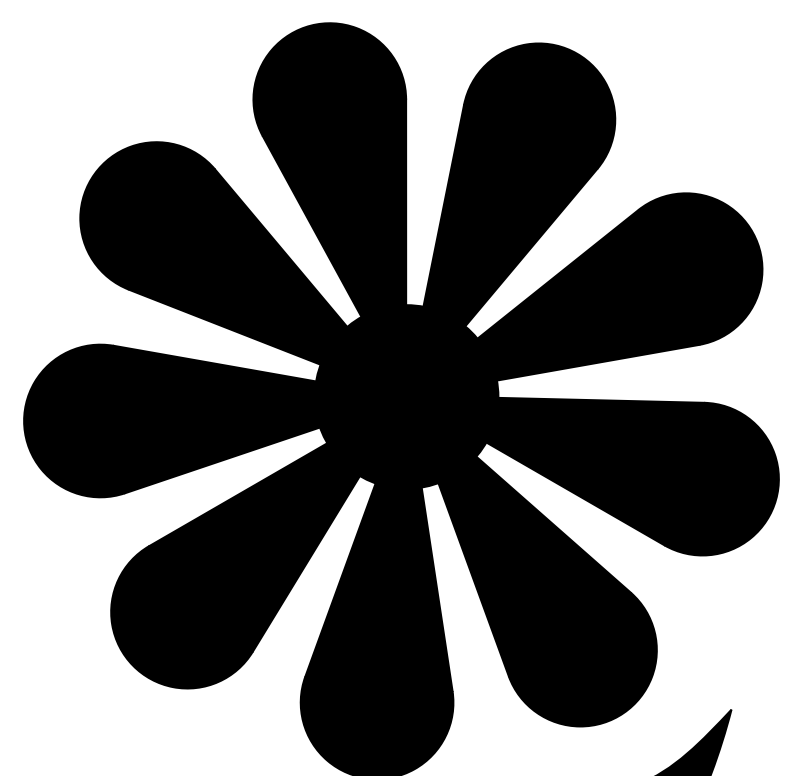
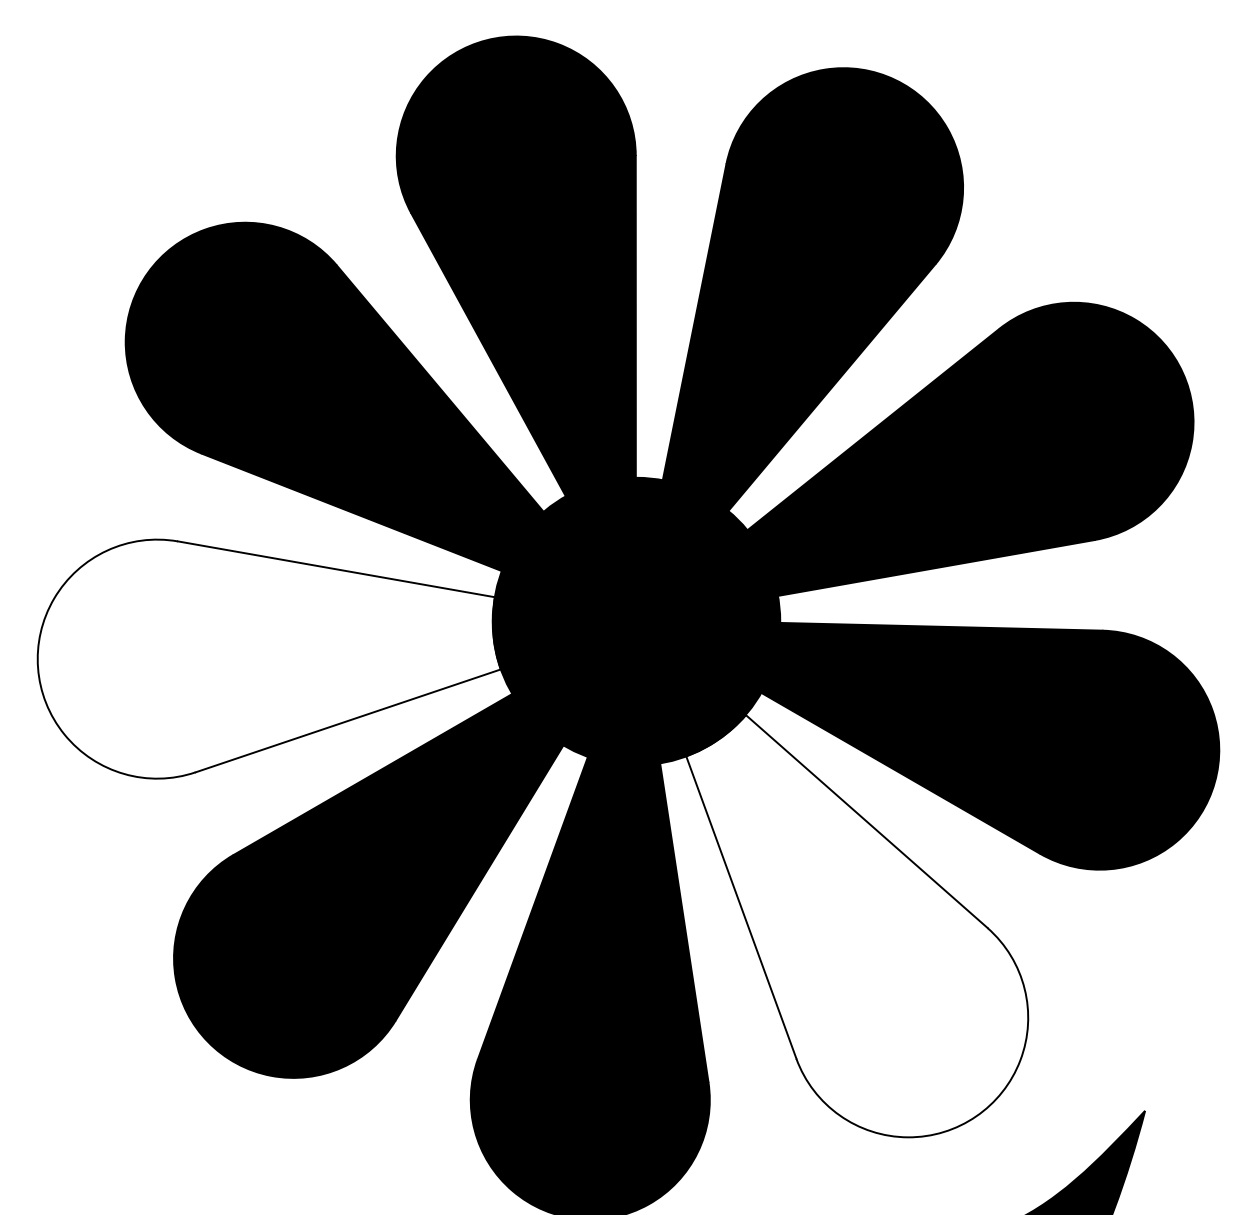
fill: (171, 420) -> (268, 658), removed
fill: (547, 591) -> (857, 926), removed

